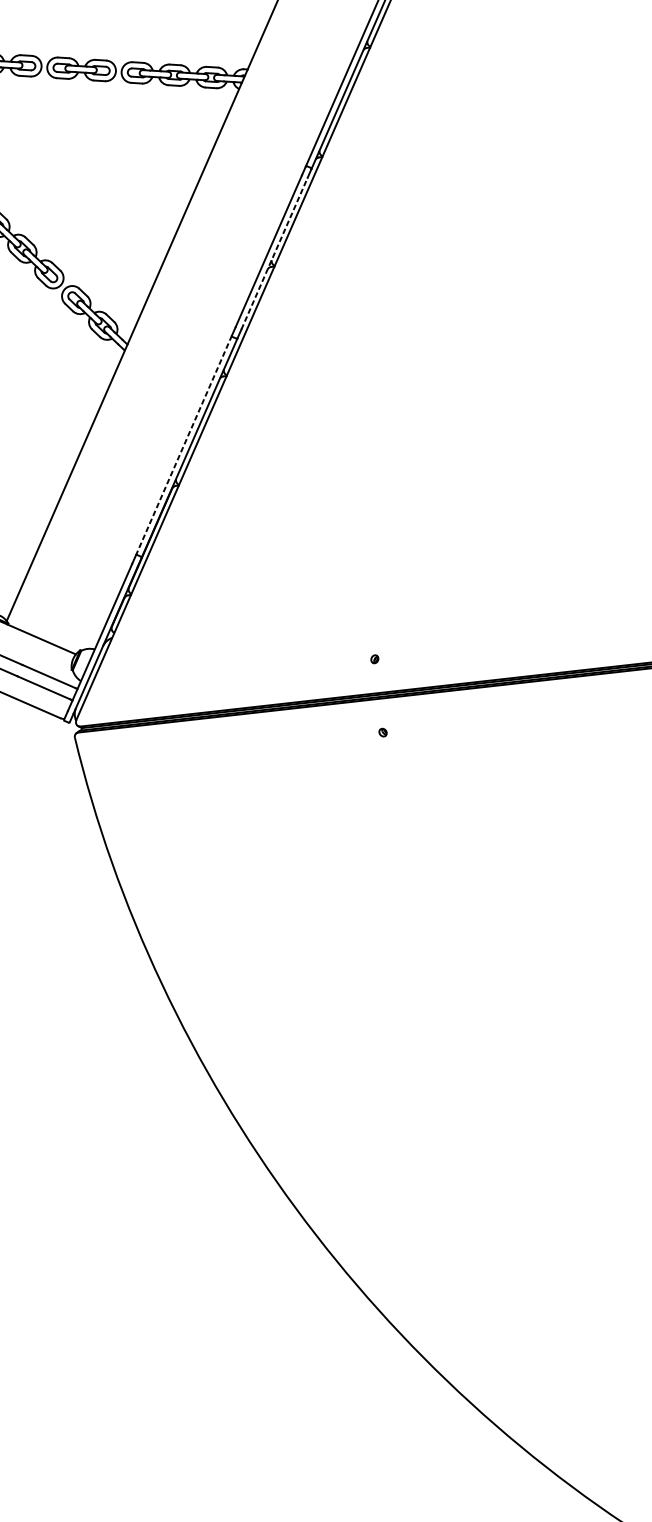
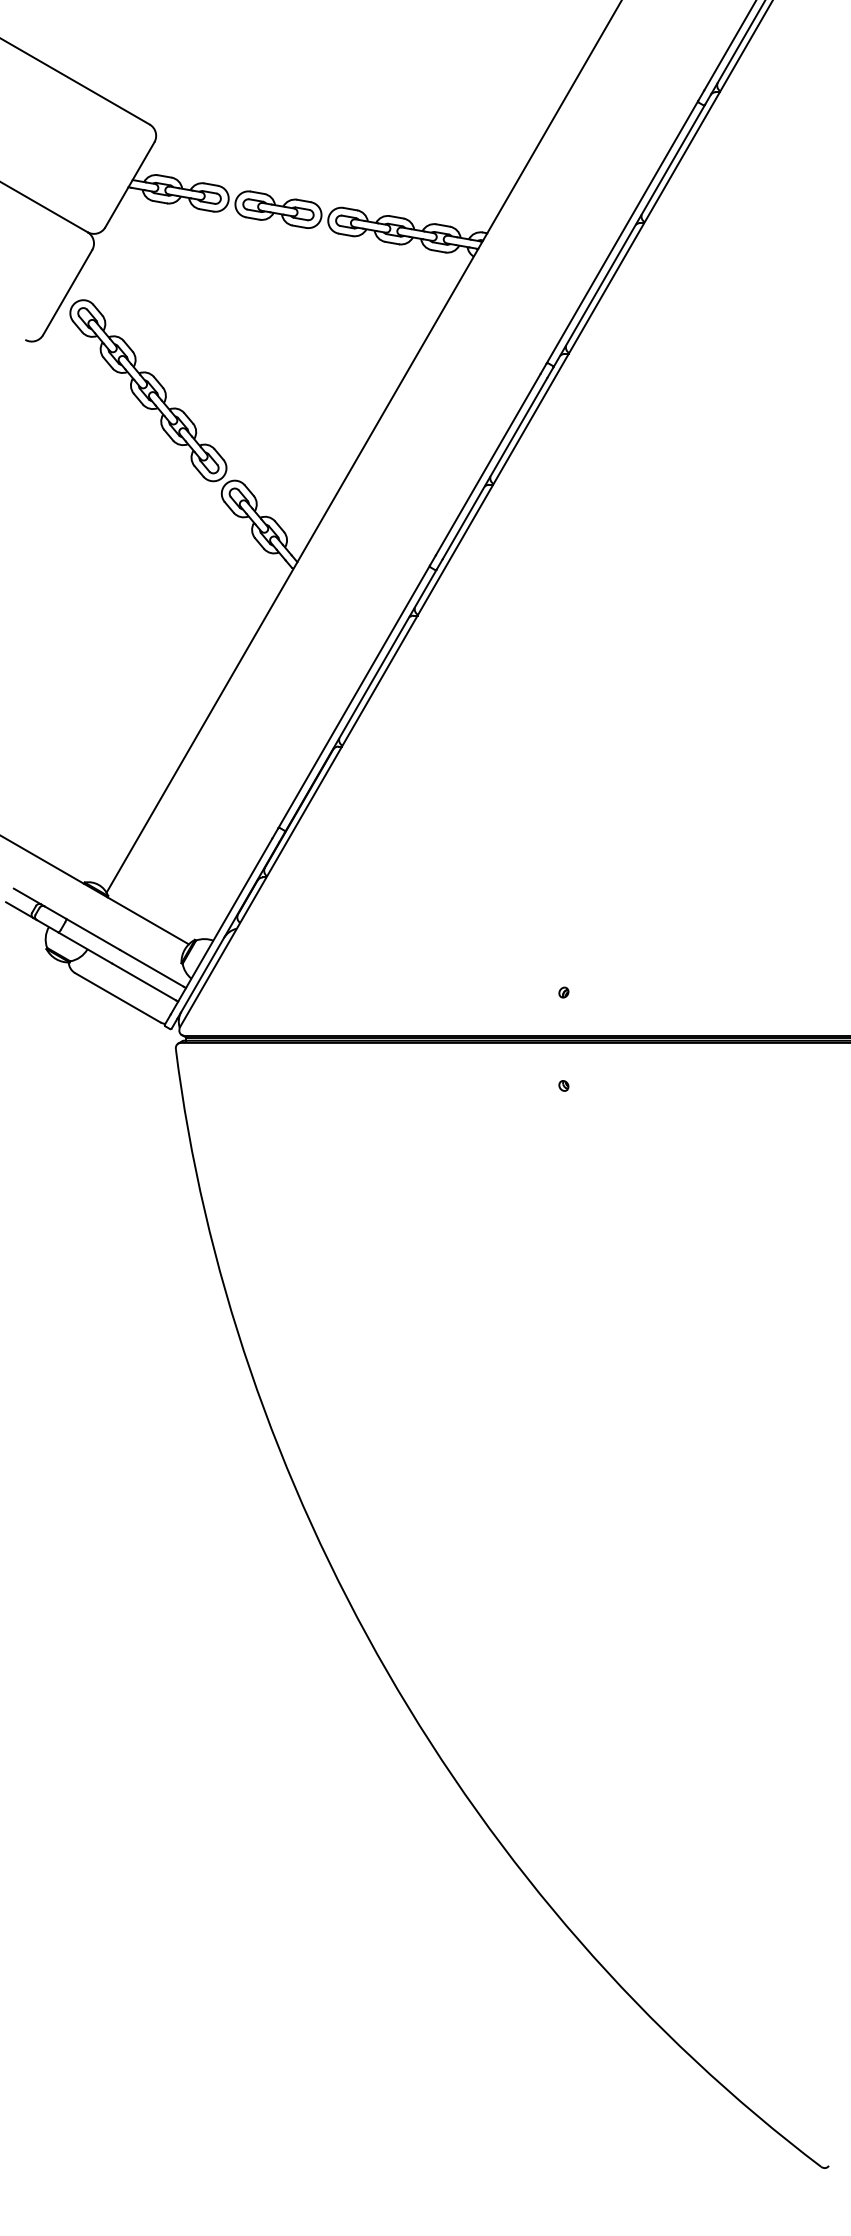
line: (274, 253) -> (495, 468), dashed -> solid
line: (184, 445) -> (354, 697), dashed -> solid

